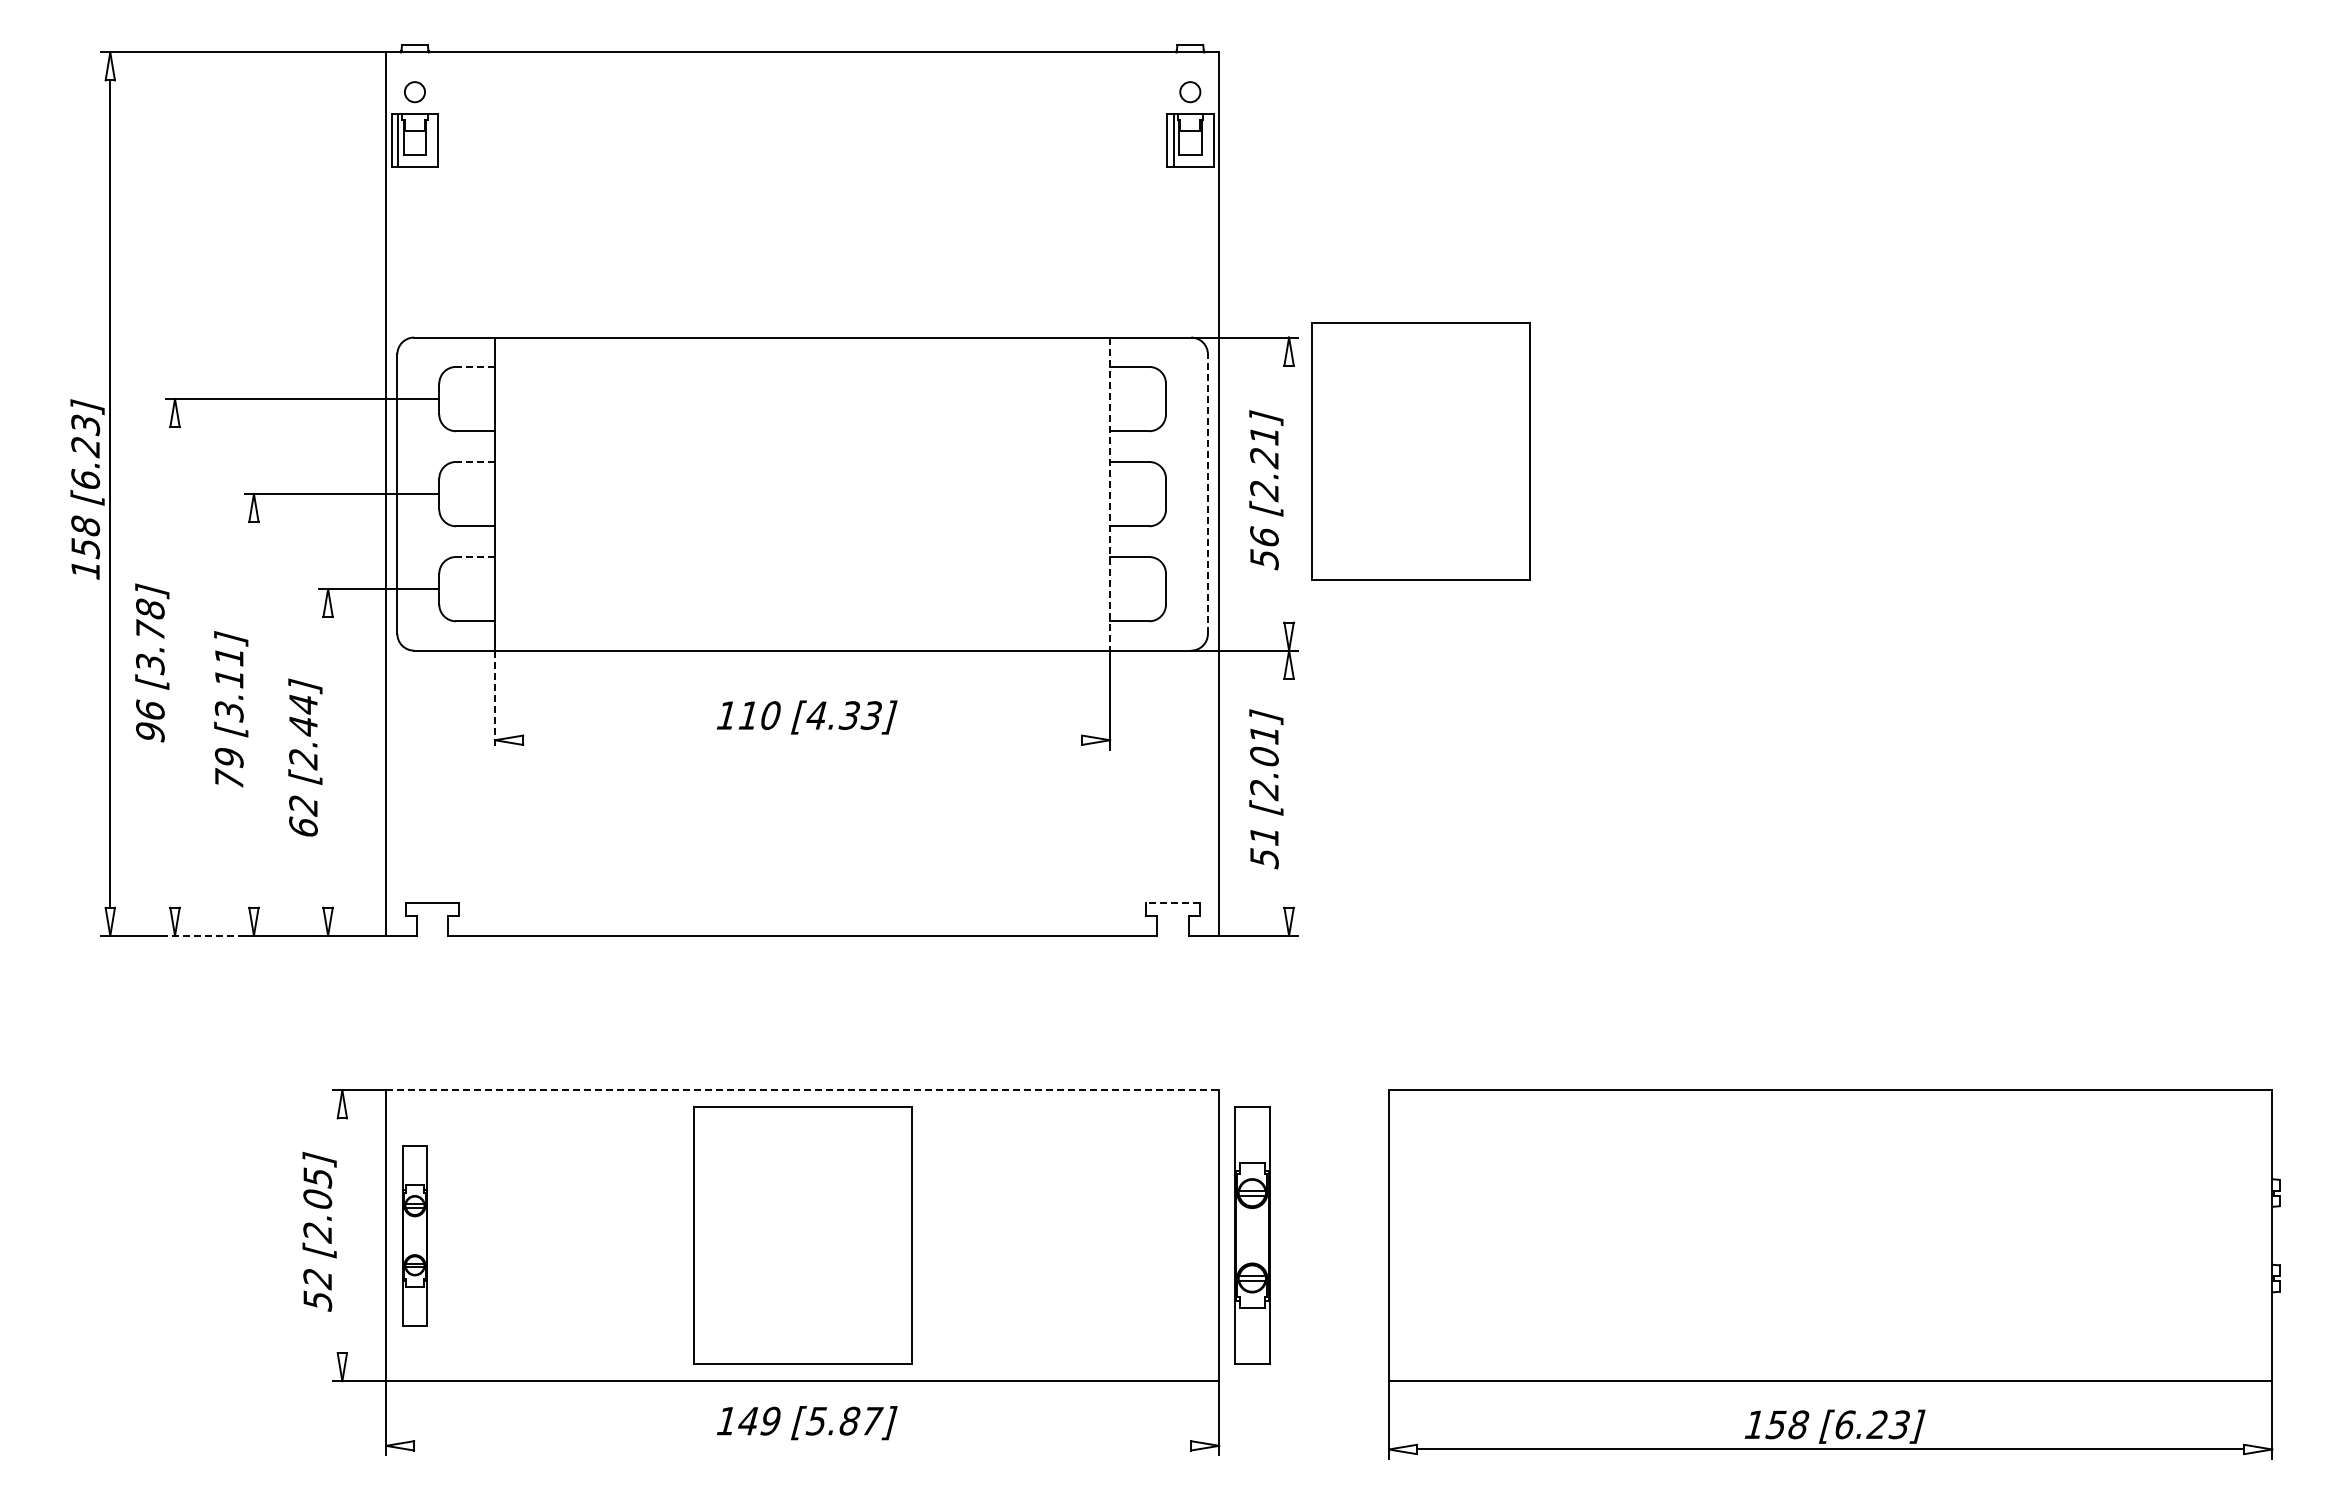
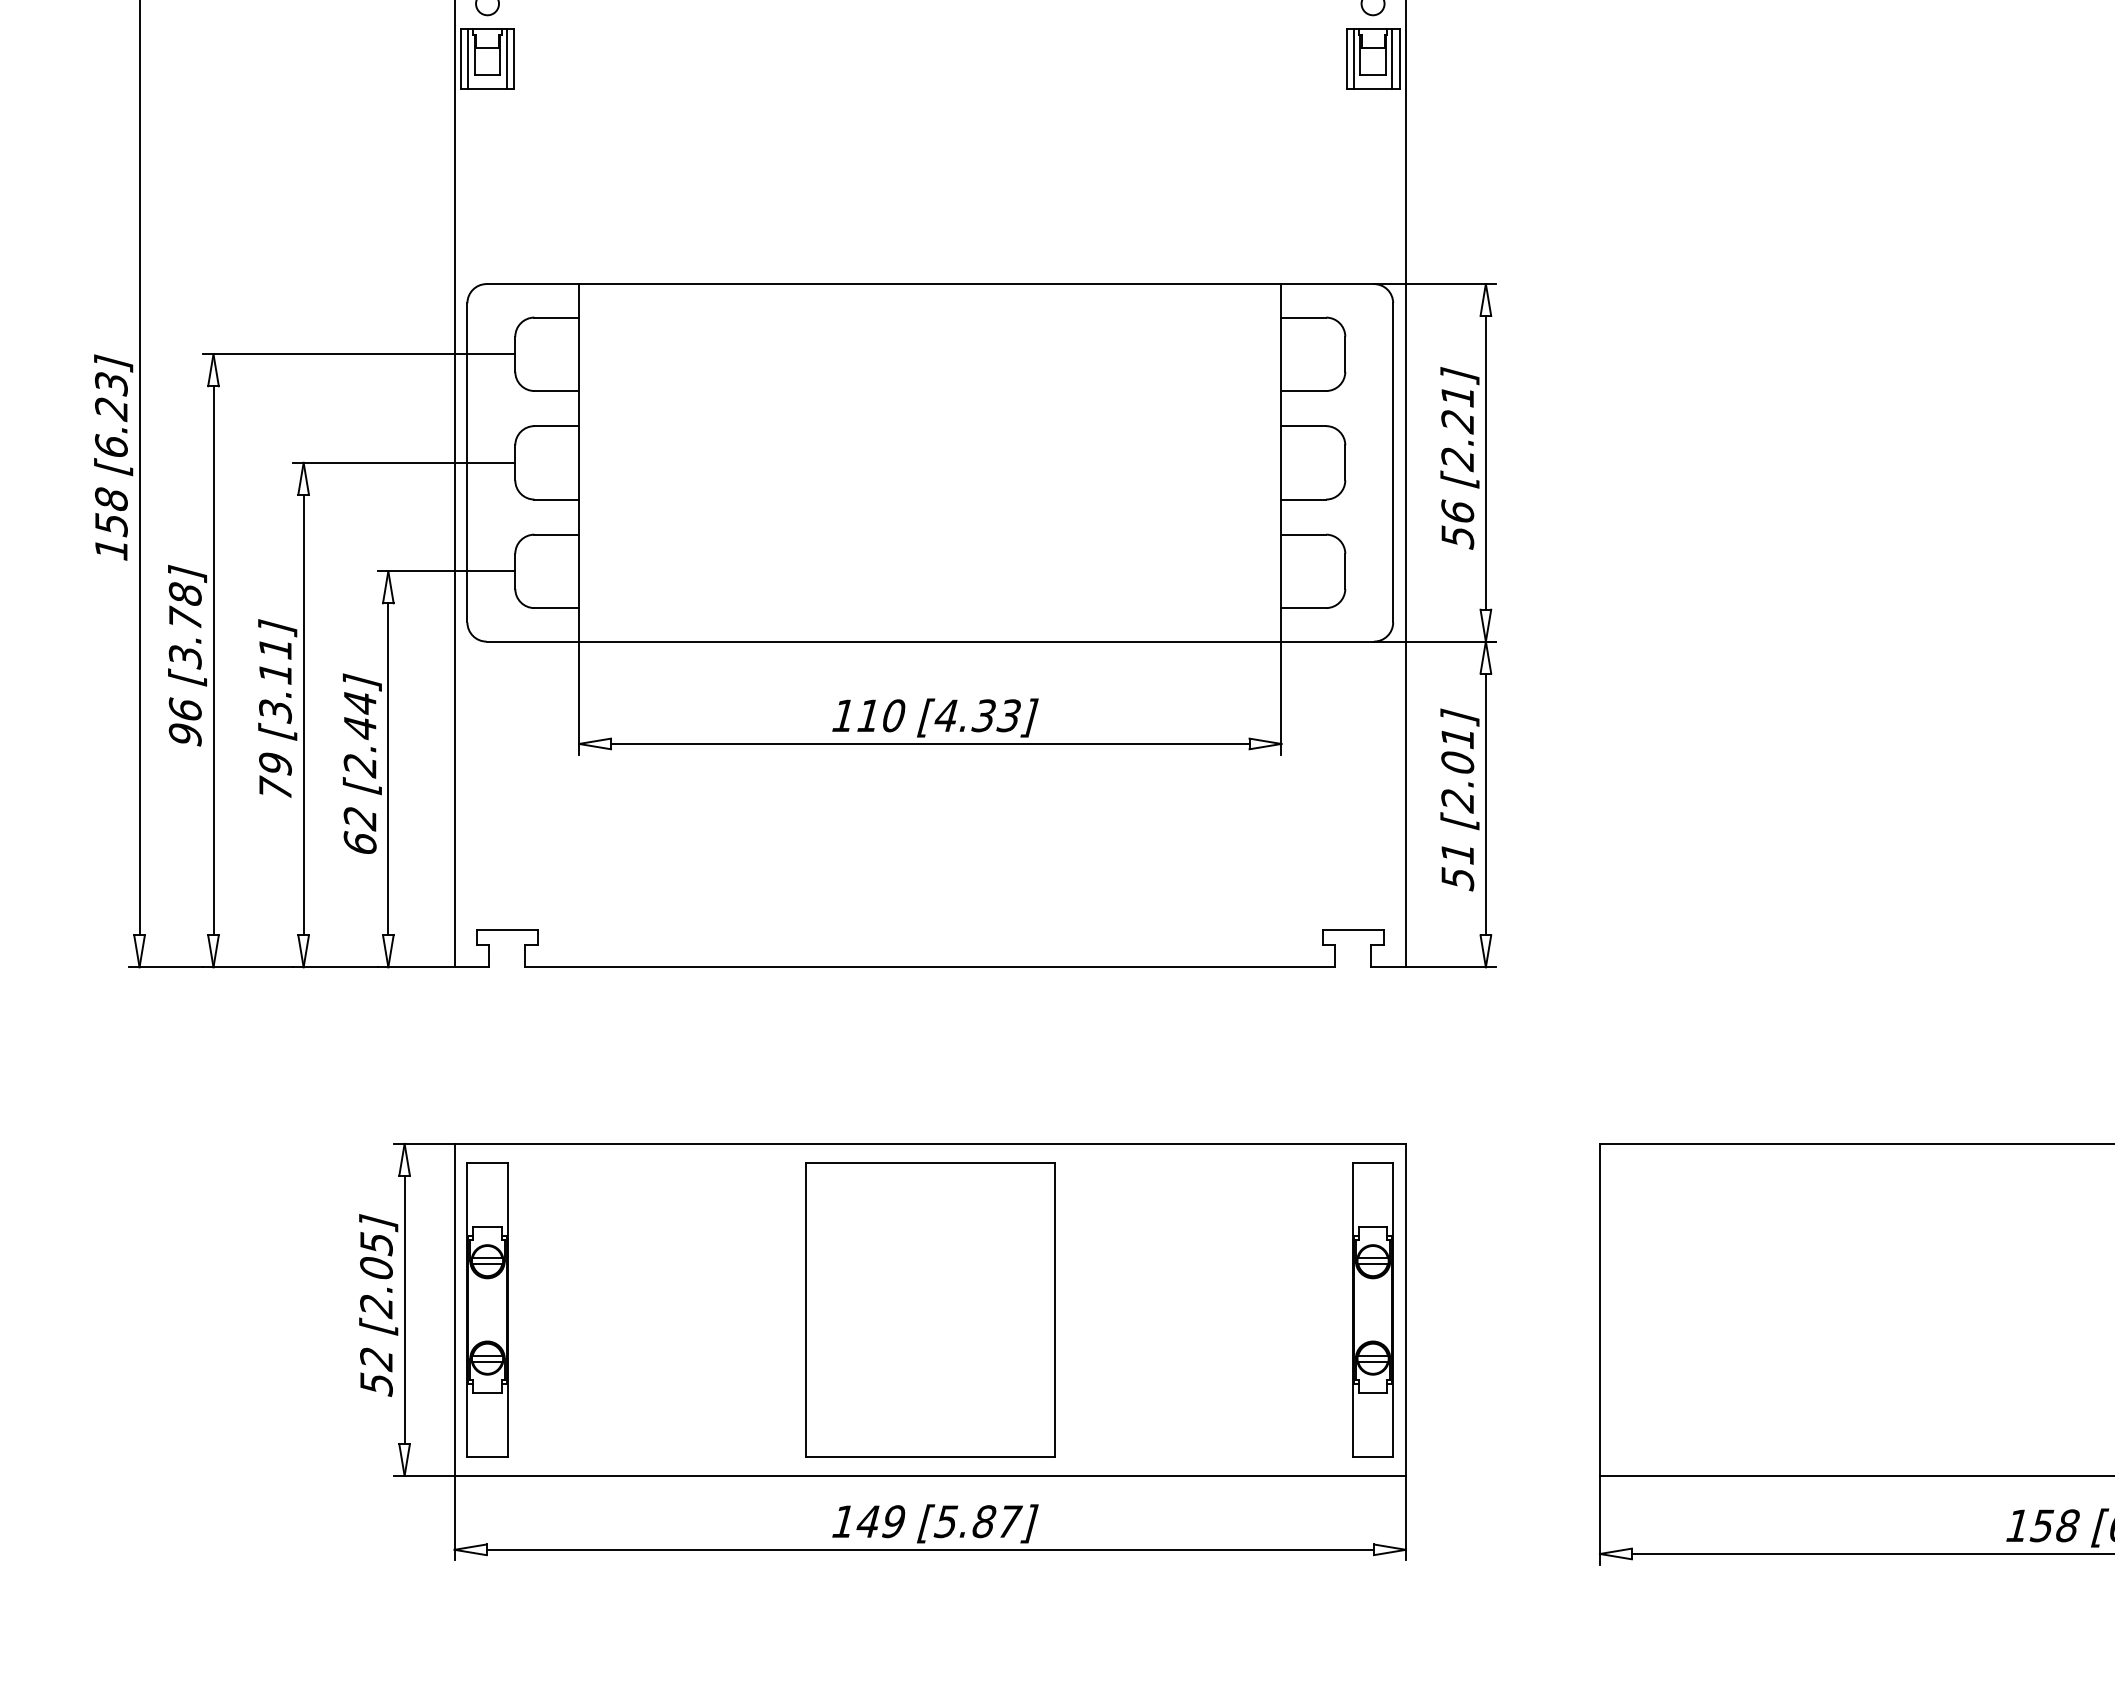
line: (431, 140) -> (506, 58), added
line: (1207, 140) -> (1392, 58), added
line: (475, 366) -> (556, 317), dashed -> solid
part: (1420, 451) -> (1635, 414), removed
line: (475, 461) -> (556, 425), dashed -> solid
line: (1289, 493) -> (1486, 462), added
line: (1110, 494) -> (1281, 463), dashed -> solid
line: (1207, 494) -> (1392, 463), dashed -> solid
line: (475, 557) -> (556, 535), dashed -> solid
line: (175, 667) -> (214, 660), added
line: (495, 700) -> (579, 698), dashed -> solid
line: (253, 714) -> (303, 714), added
line: (802, 740) -> (930, 744), added
line: (328, 762) -> (388, 769), added
line: (1289, 792) -> (1486, 803), added
line: (1173, 903) -> (1353, 930), dashed -> solid
line: (204, 935) -> (247, 966), dashed -> solid
line: (803, 1090) -> (931, 1143), dashed -> solid
line: (342, 1235) -> (404, 1309), added
part: (414, 1235) -> (486, 1309), size x1.43
part: (1252, 1235) -> (1373, 1309), moved
line: (802, 1445) -> (930, 1549), added

